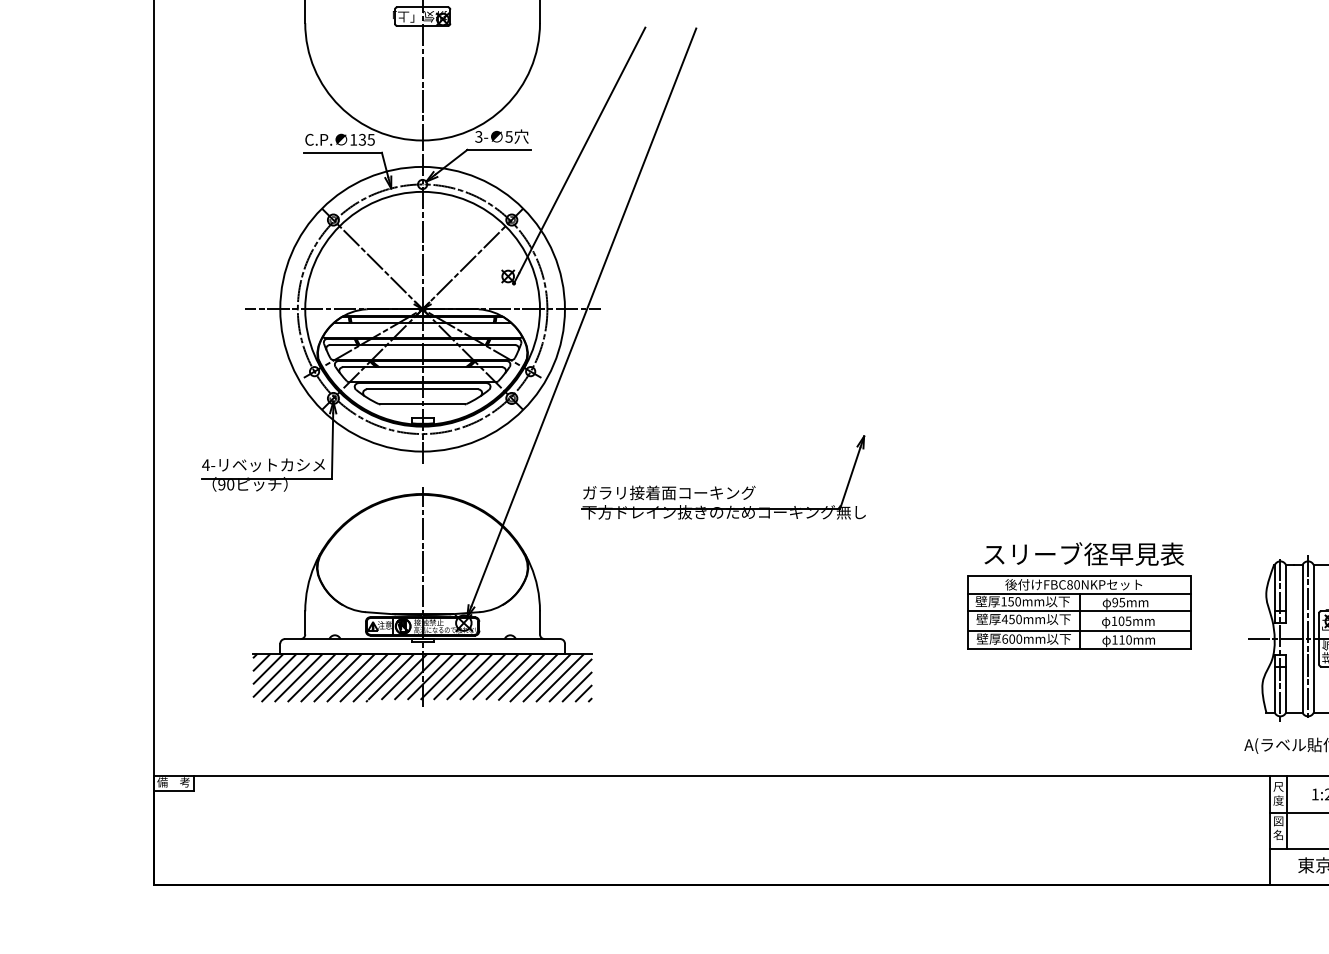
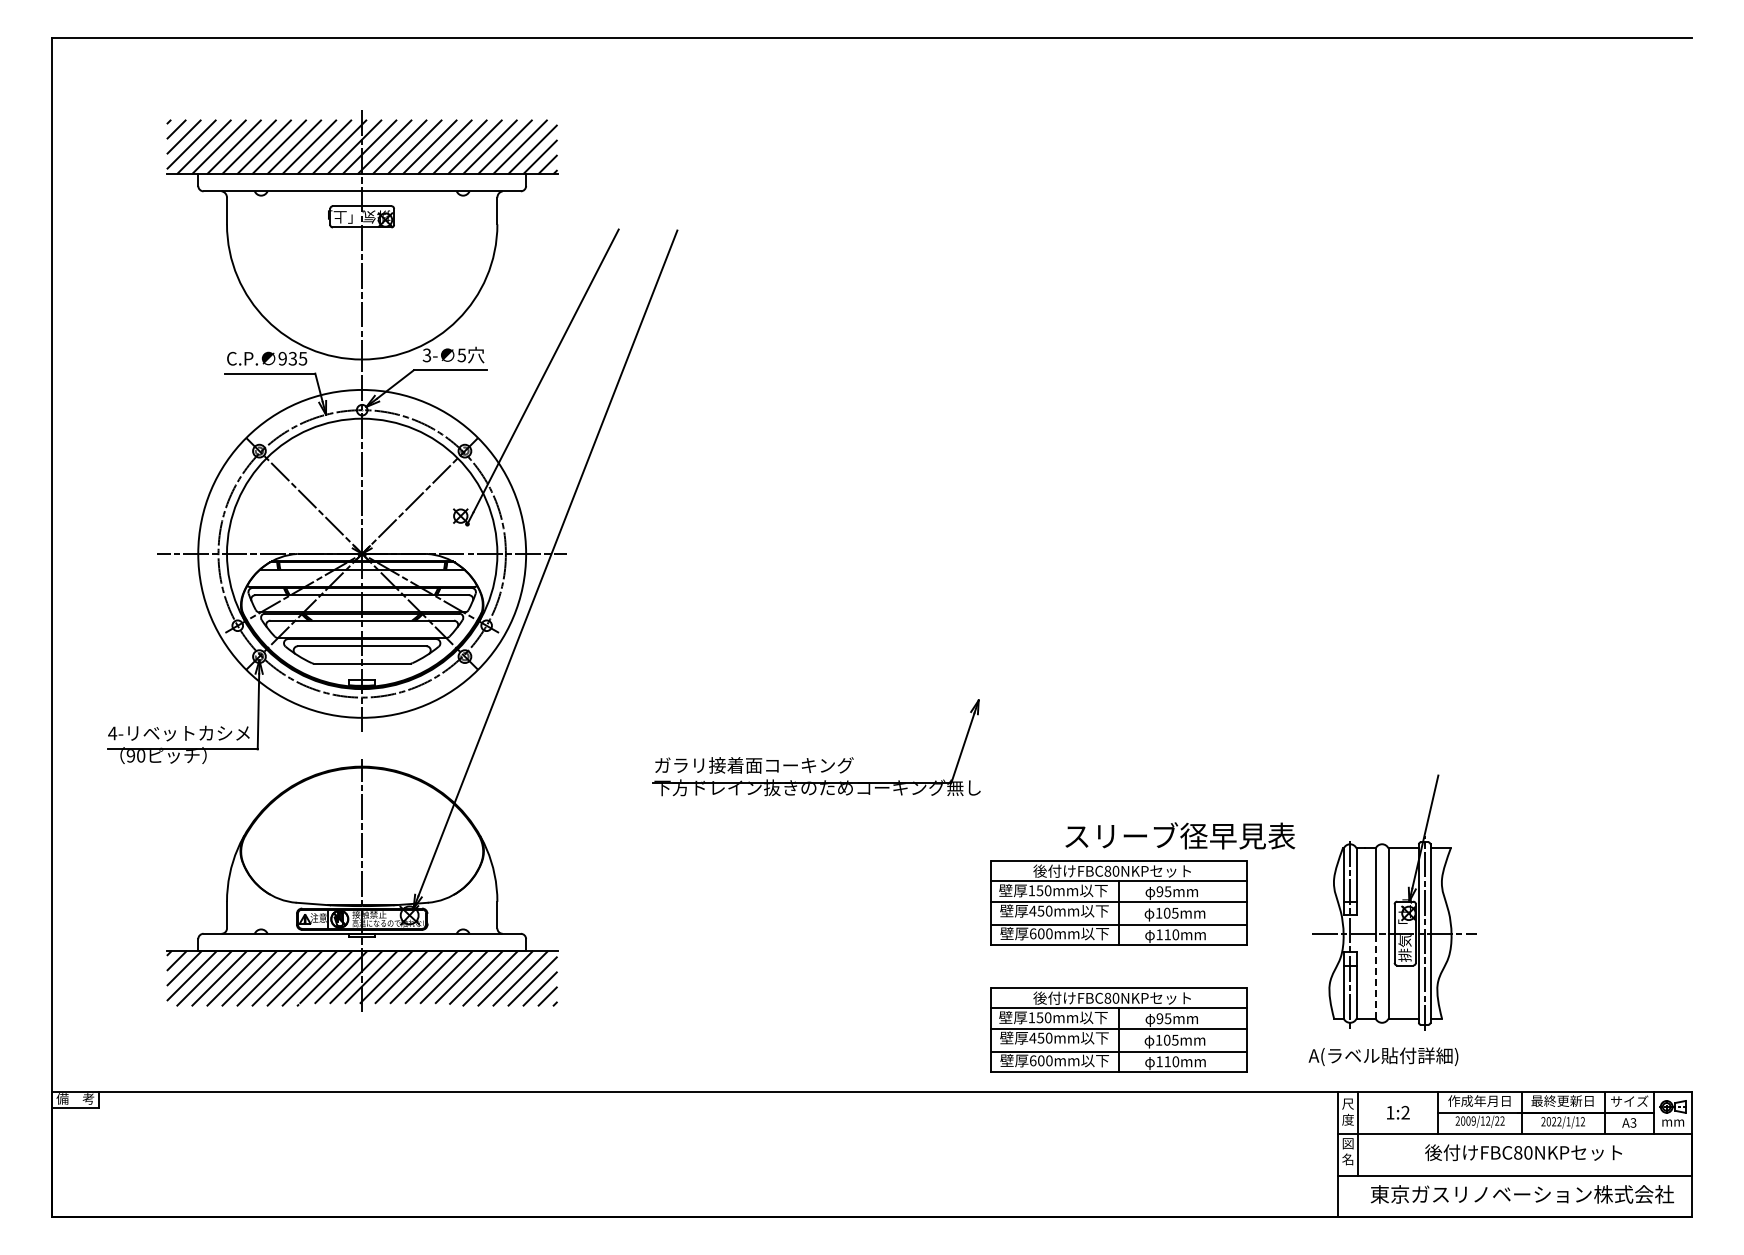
text: (353, 139) -> (282, 358), 135 -> 935
part: (727, 487) -> (821, 759), moved
text: (1084, 553) -> (1180, 835), moved
line: (1308, 637) -> (1382, 931), removed
line: (1302, 676) -> (1375, 976), solid -> dashed
part: (1079, 722) -> (1118, 1029), added

